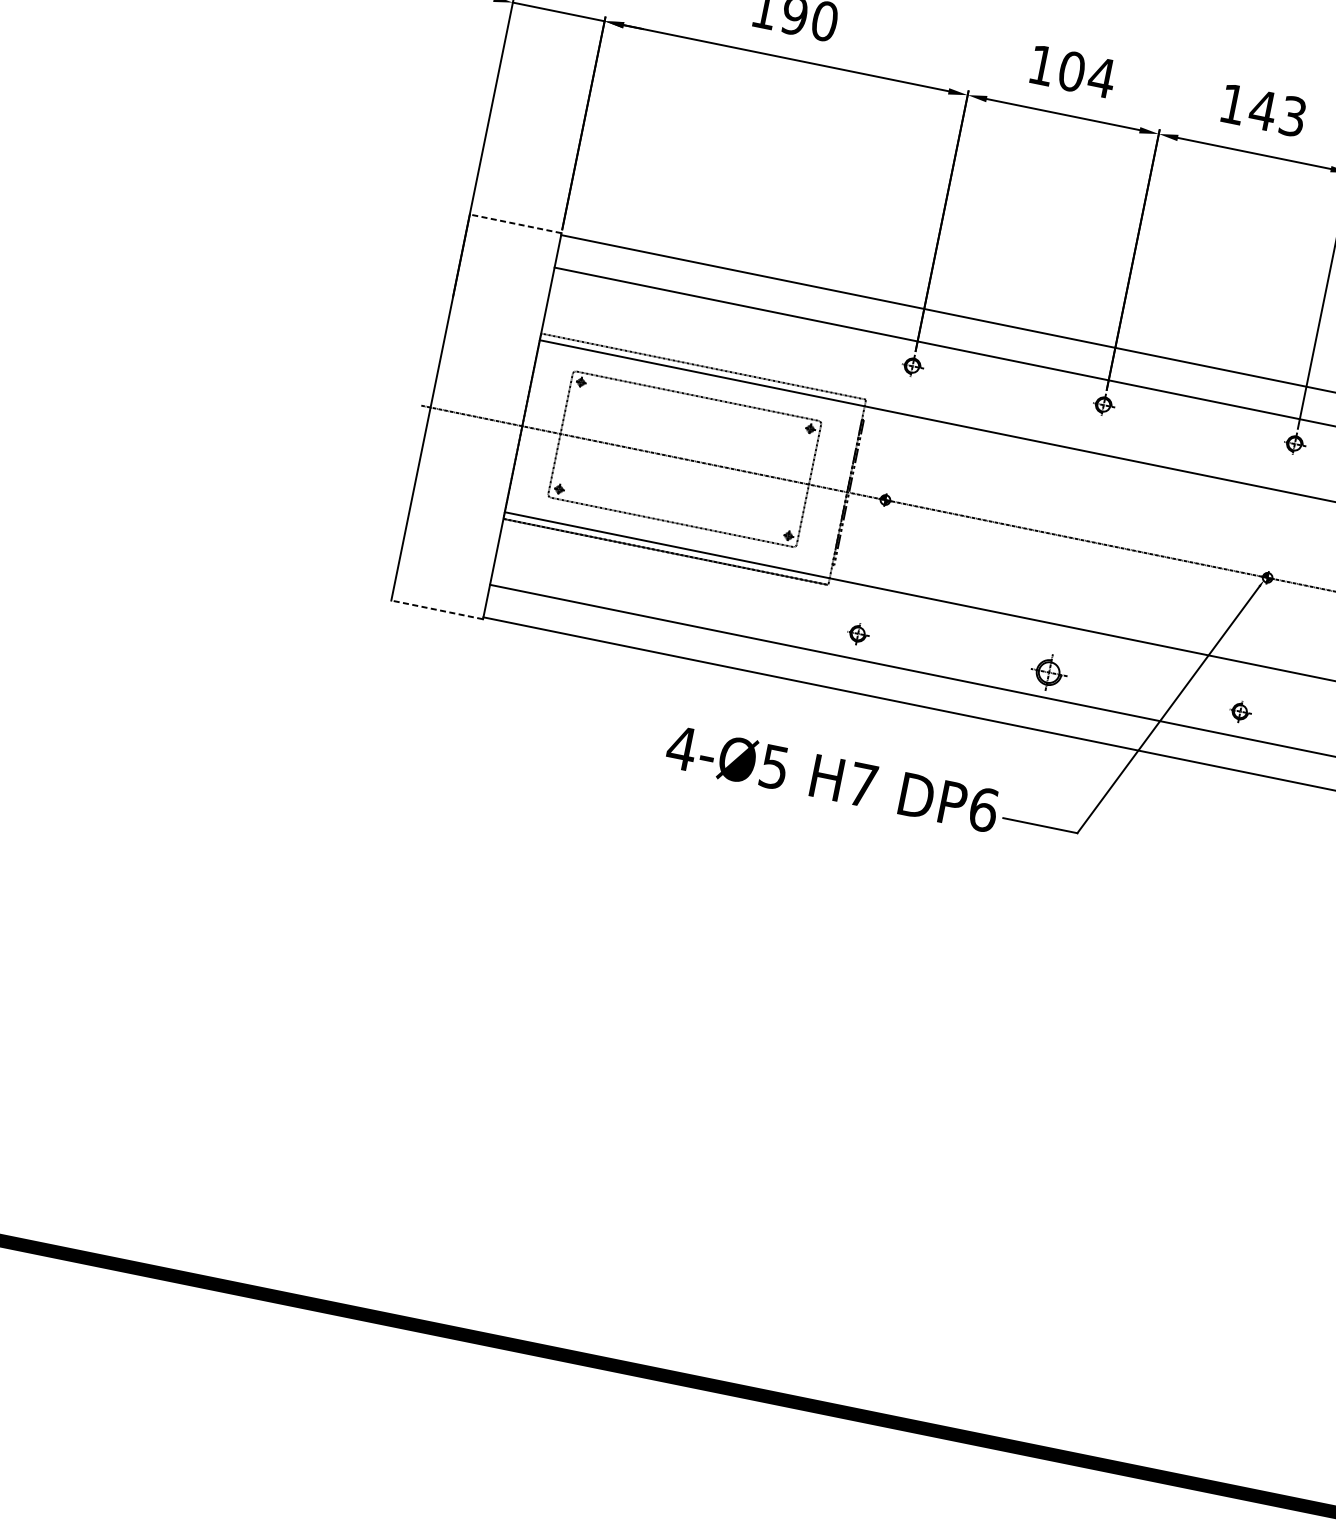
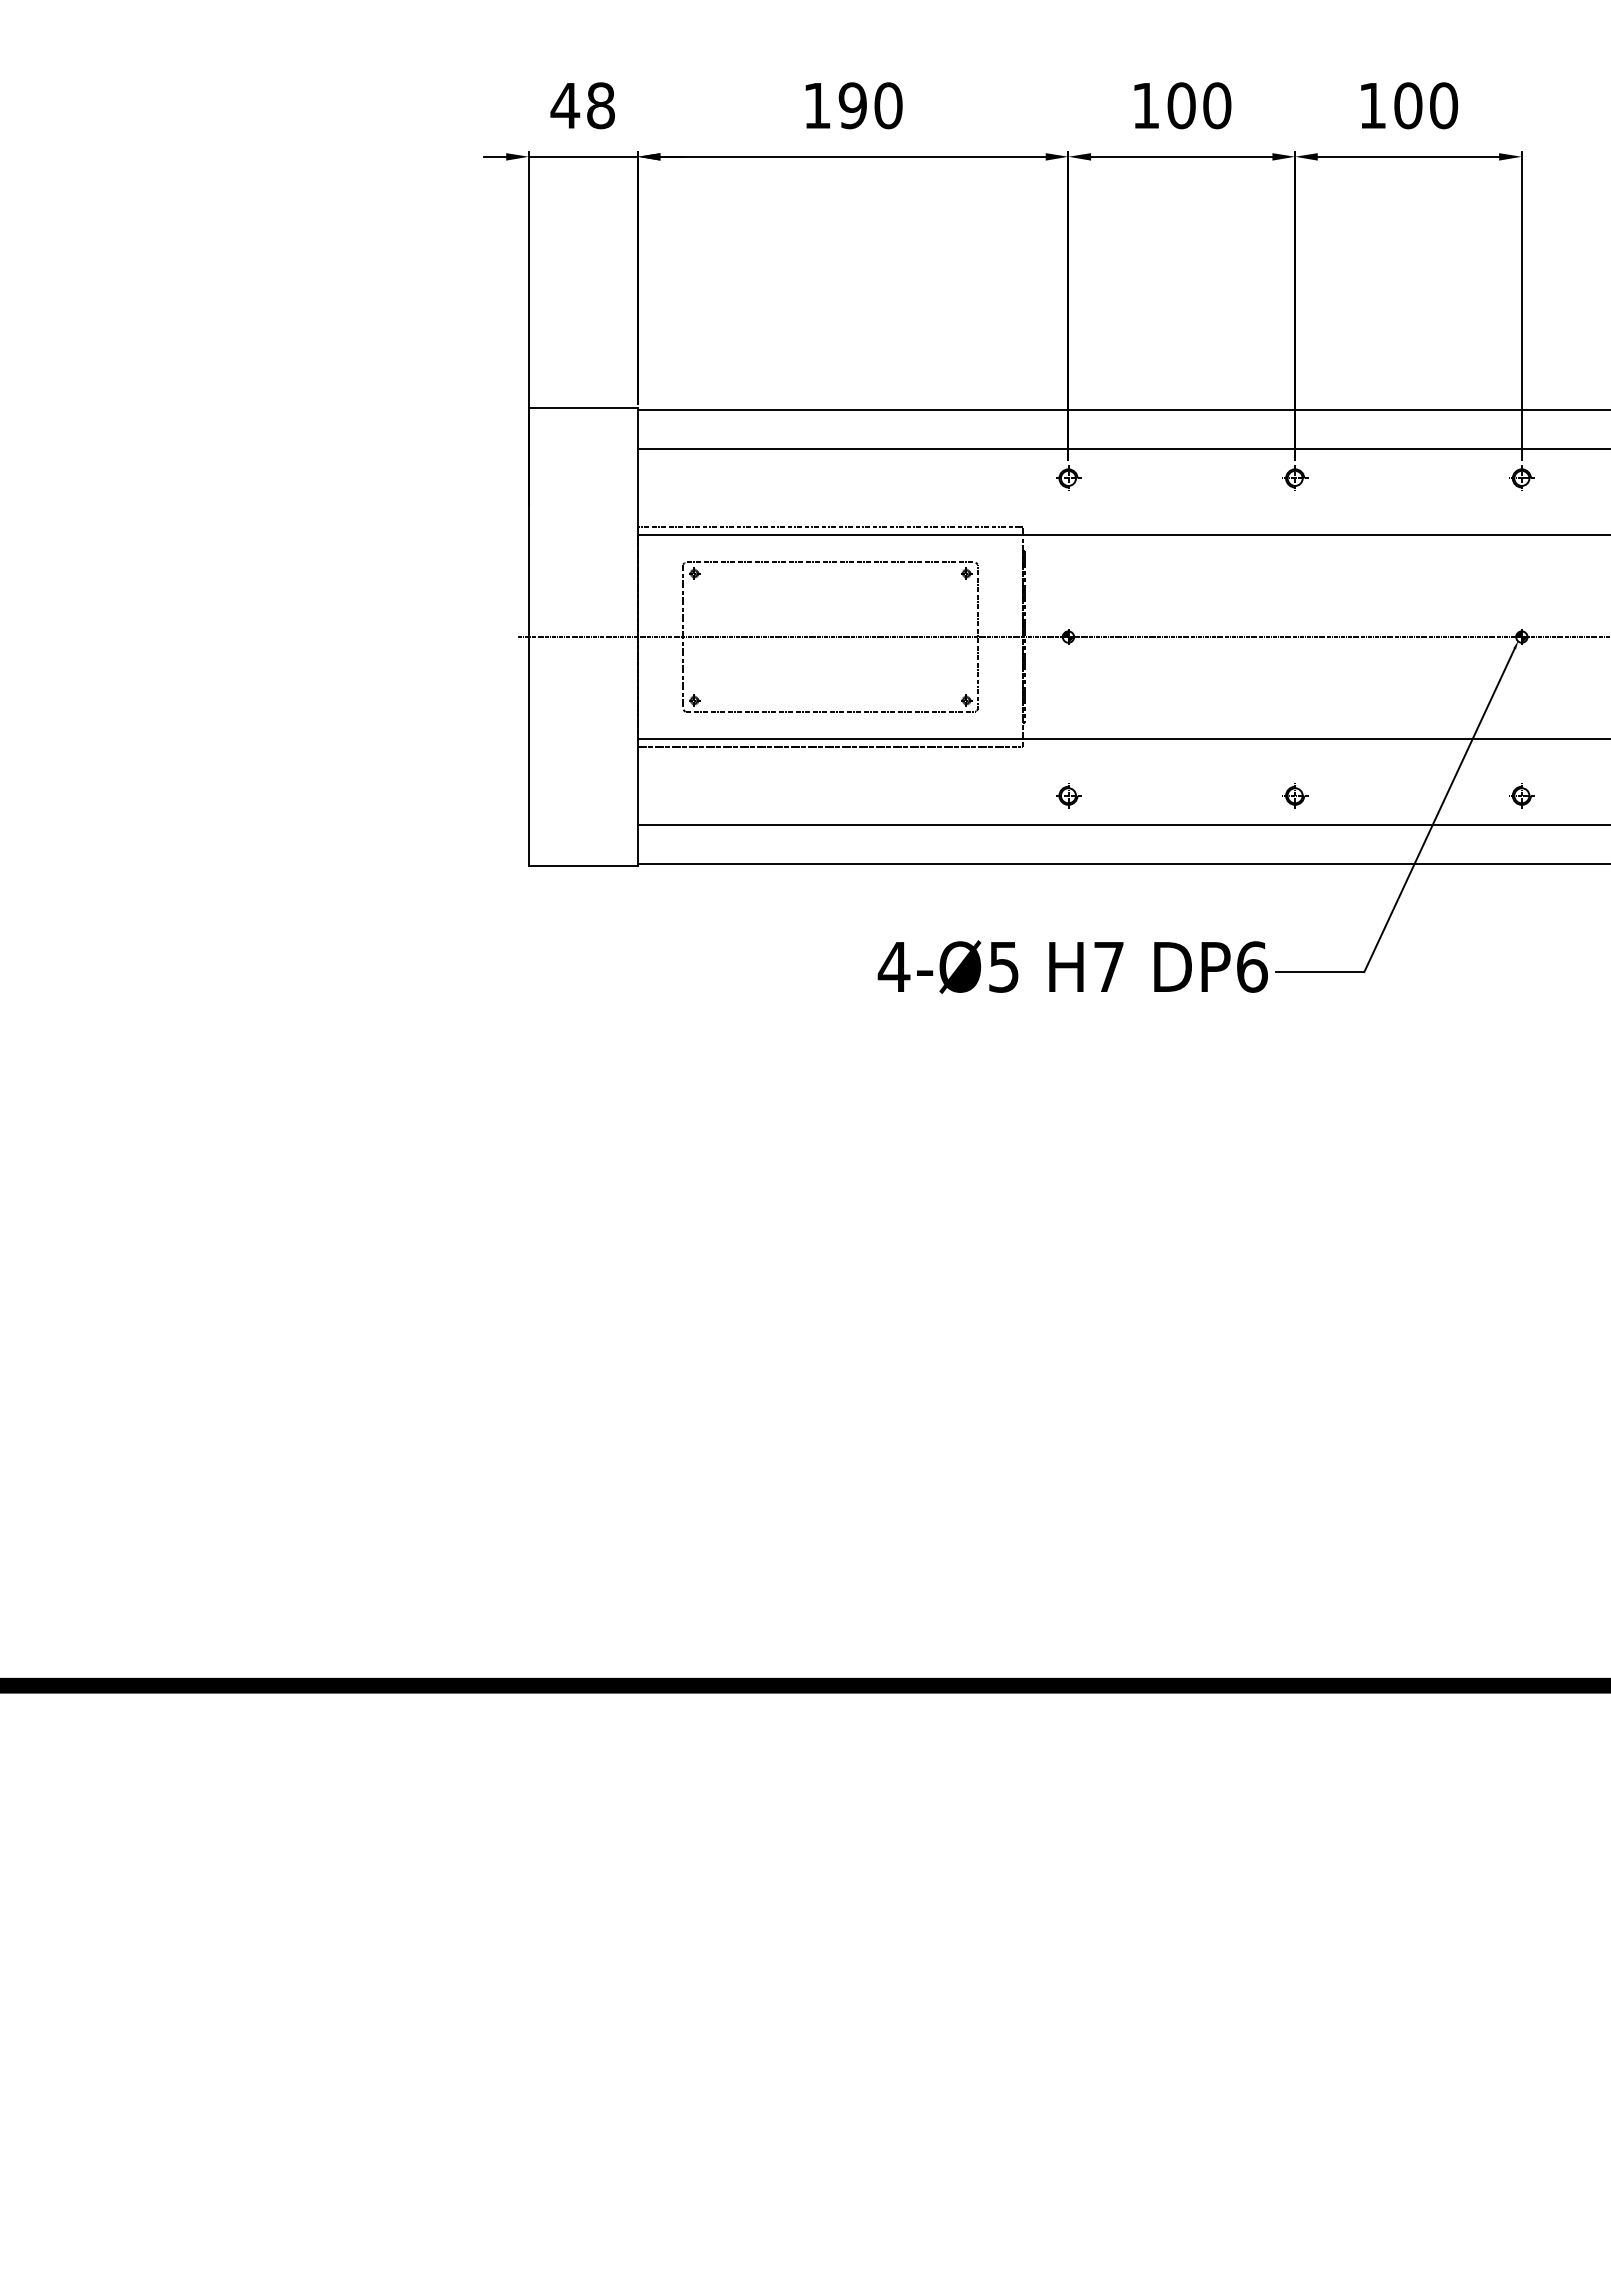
text: (1101, 77) -> (1216, 105), 104 -> 100
text: (1277, 113) -> (1425, 105), 143 -> 100
line: (514, 224) -> (582, 408), dashed -> solid
line: (436, 610) -> (582, 866), dashed -> solid
part: (1049, 672) -> (1295, 795), size x0.62

